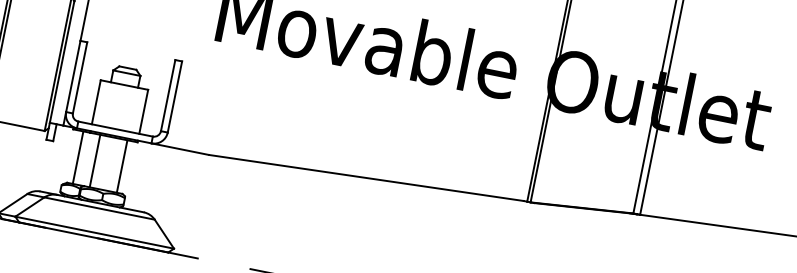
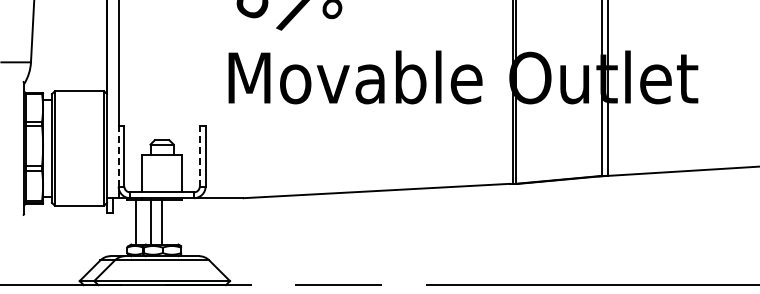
line: (73, 75) -> (118, 155), solid -> dashed
line: (167, 94) -> (199, 155), solid -> dashed
line: (122, 165) -> (161, 221), moved

